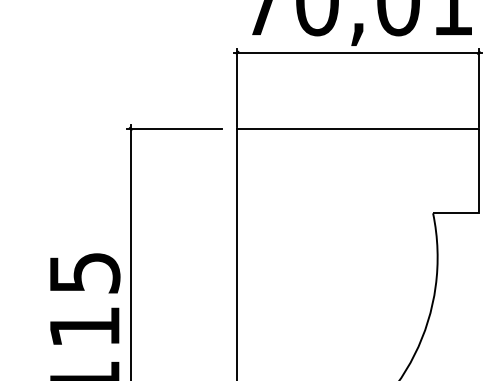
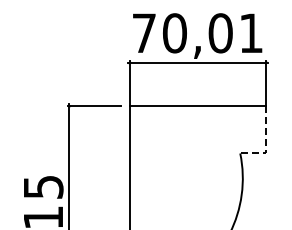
line: (479, 195) -> (266, 143), solid -> dashed

